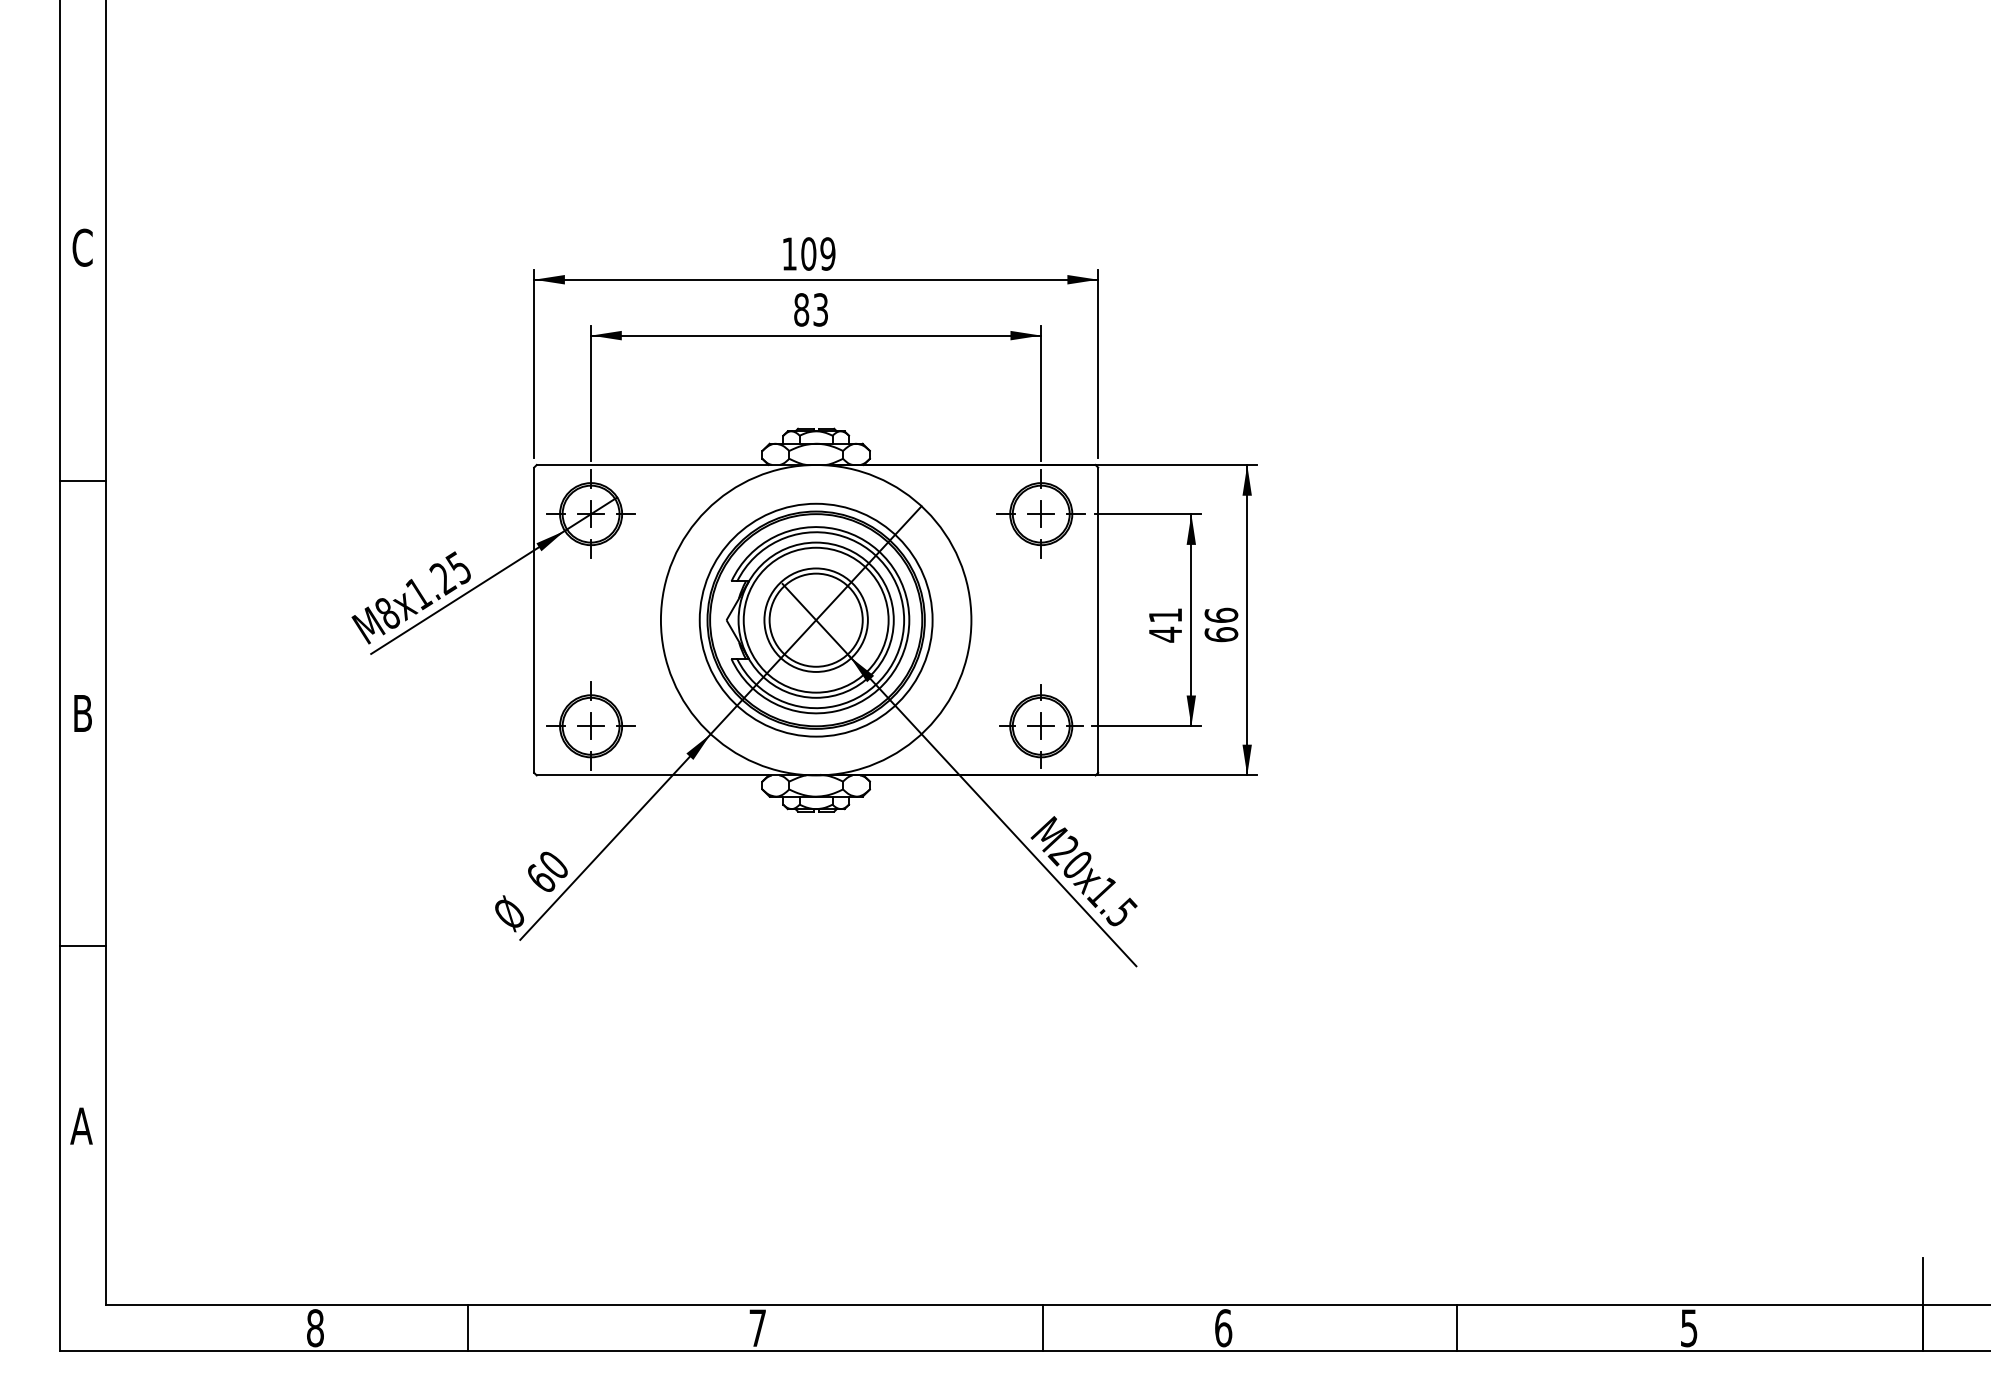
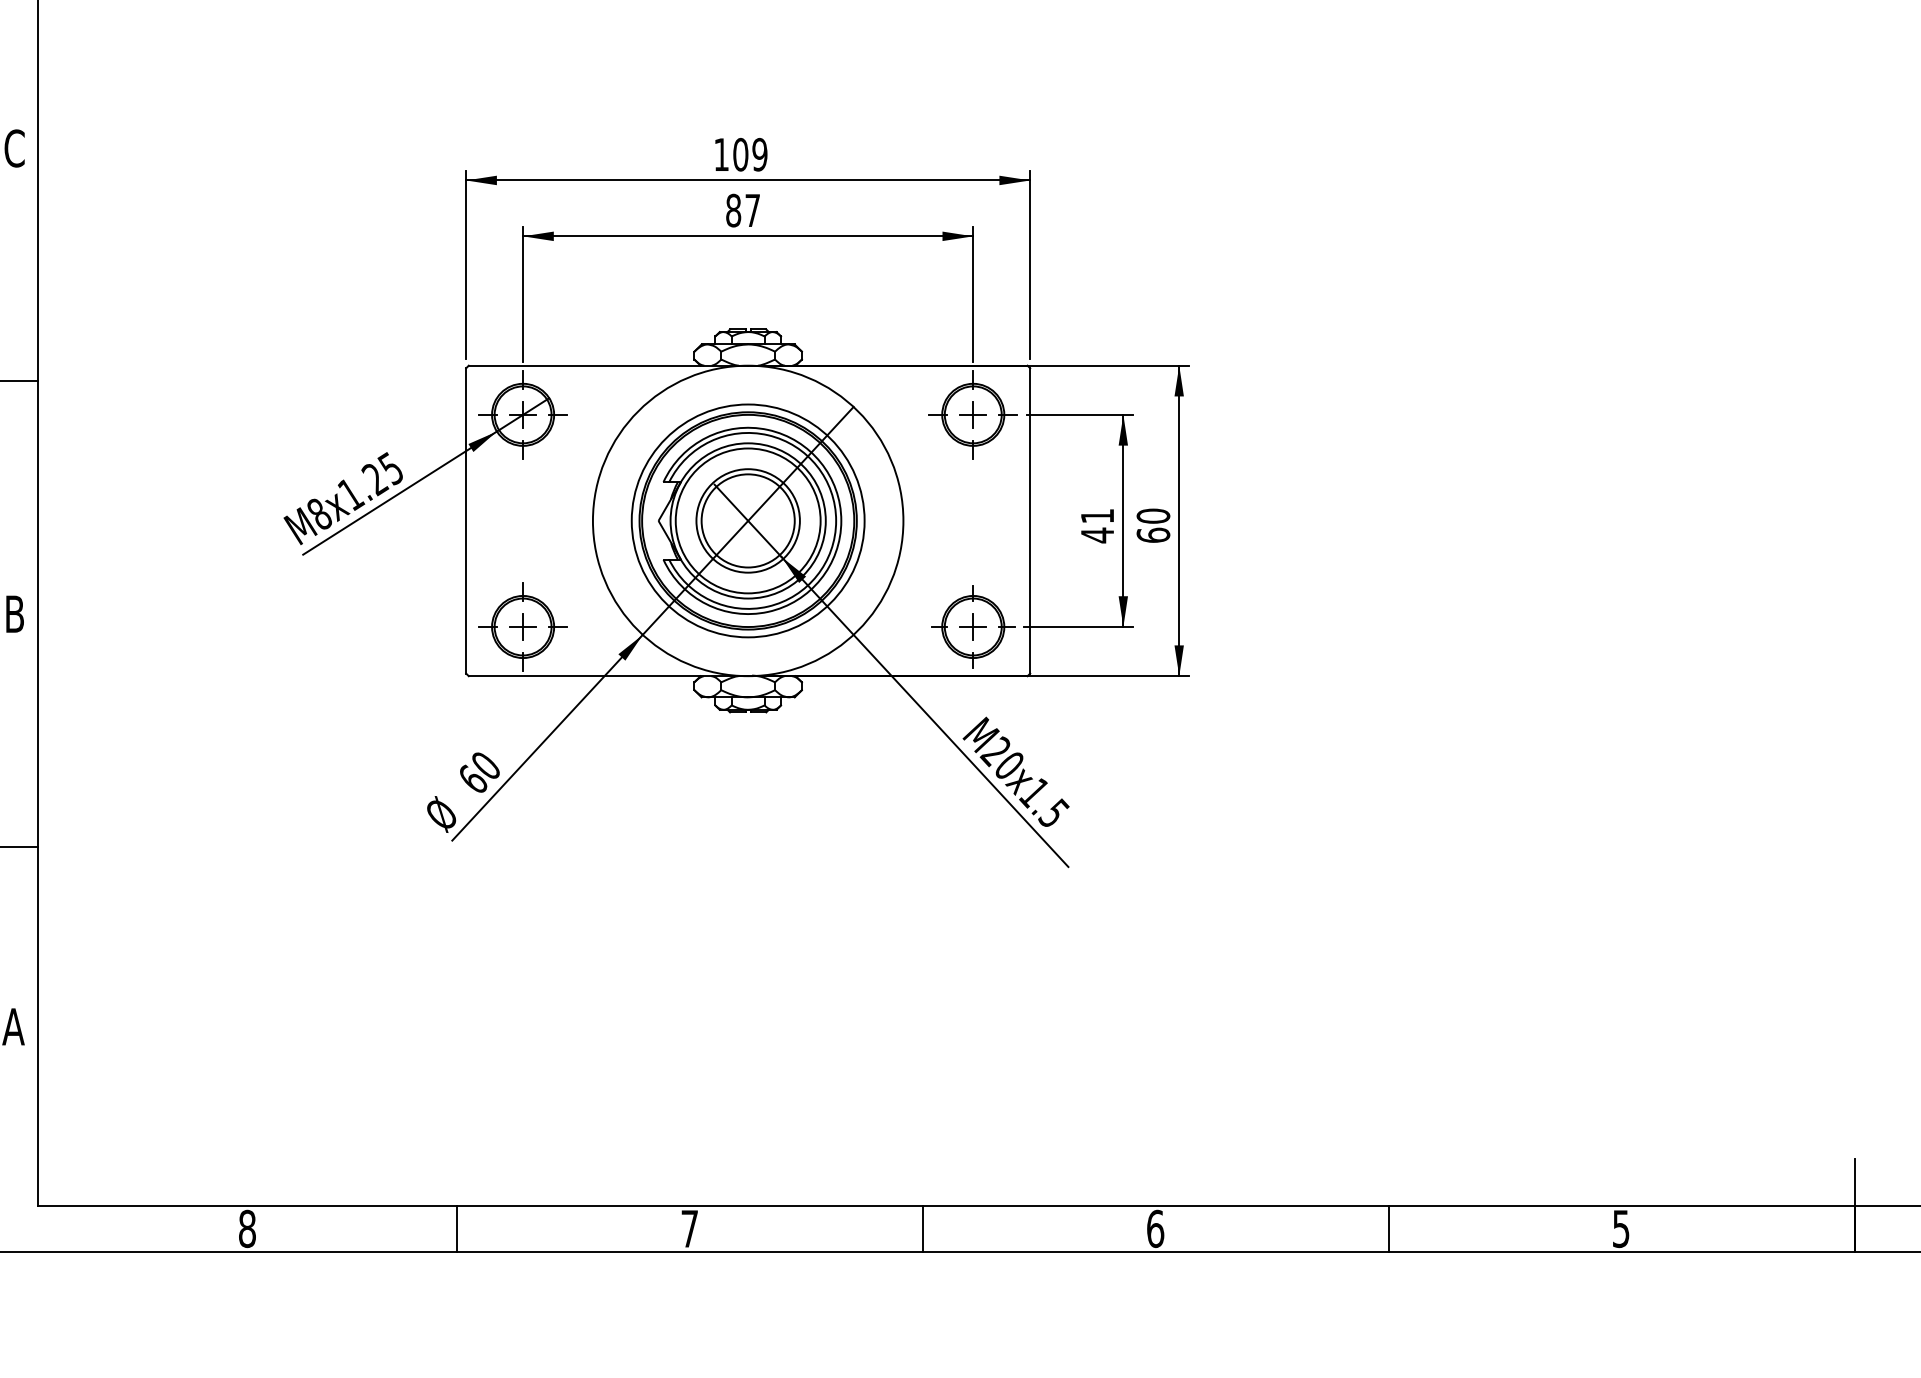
text: (820, 309) -> (752, 210), 83 -> 87
text: (1221, 614) -> (1153, 515), 66 -> 60
line: (468, 1327) -> (457, 1228), moved
line: (1043, 1327) -> (923, 1228), moved

